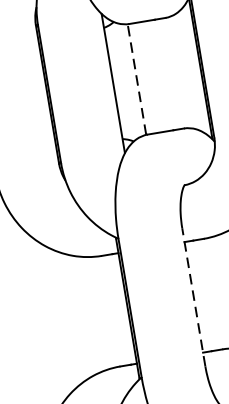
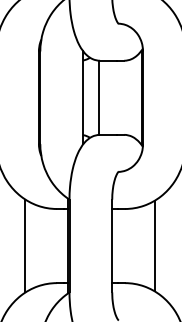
line: (136, 79) -> (98, 97), dashed -> solid
line: (194, 296) -> (112, 245), dashed -> solid
line: (64, 318) -> (25, 245), added

